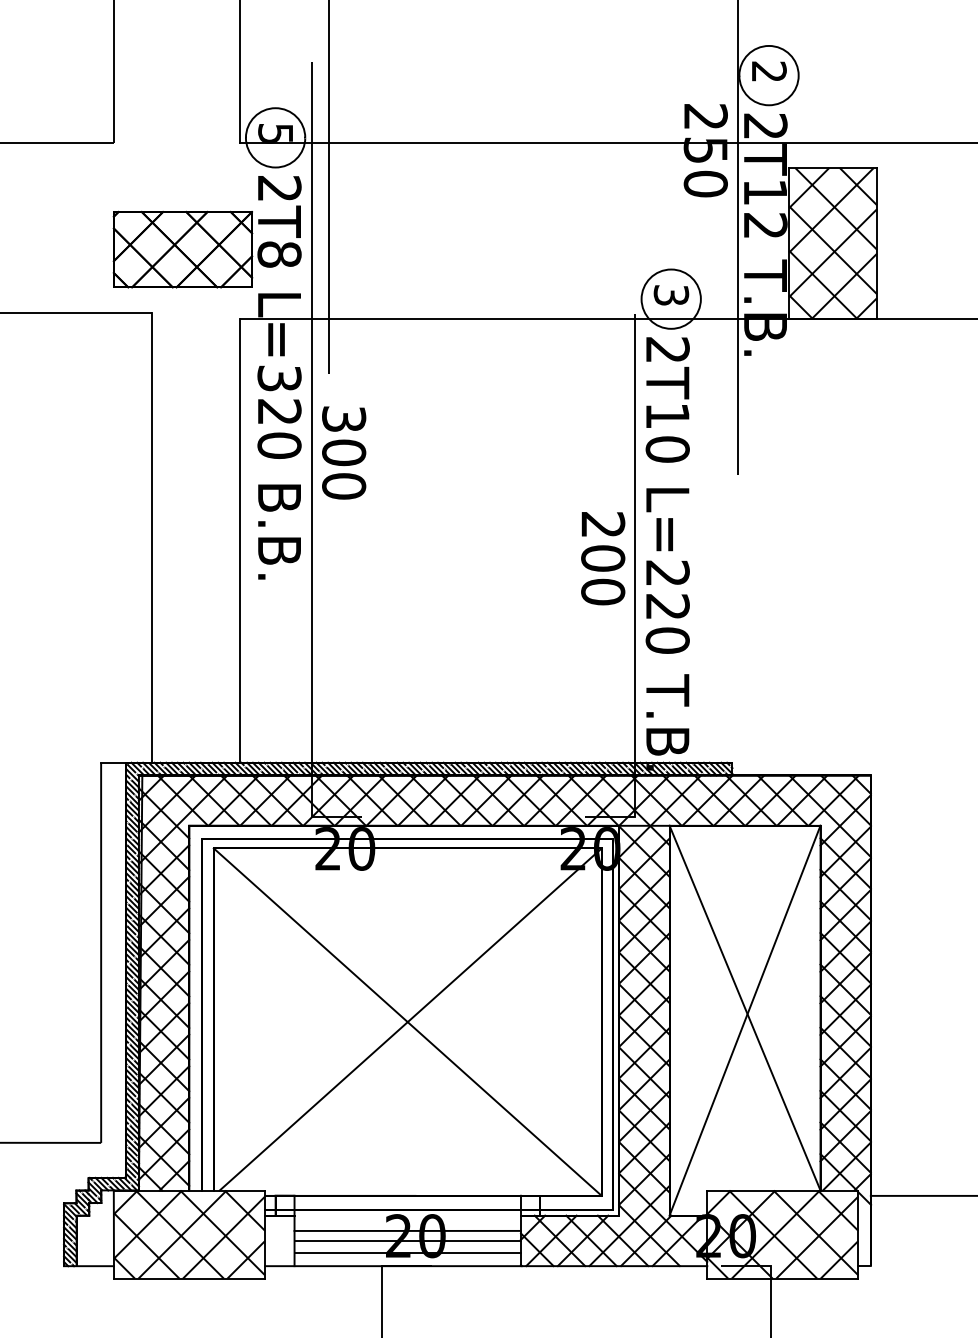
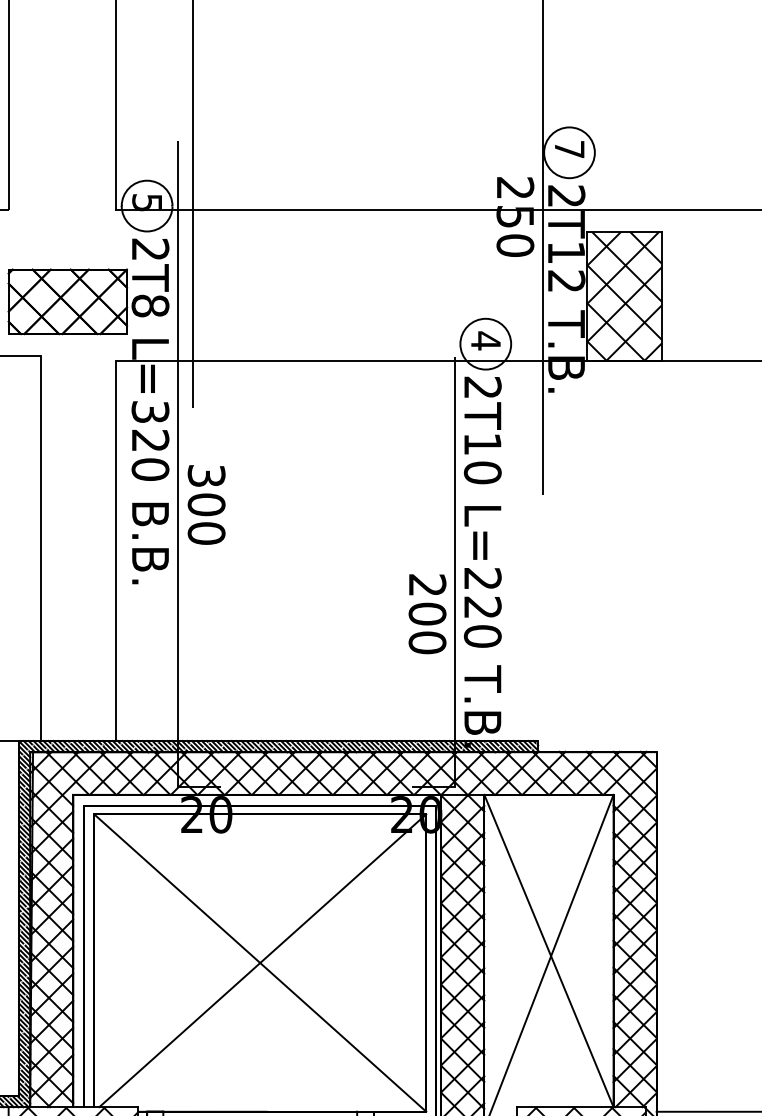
text: (769, 71) -> (569, 149), 2 -> 7
text: (671, 295) -> (486, 341), 3 -> 4
text: (344, 452) -> (206, 504), moved
text: (603, 558) -> (427, 614), moved

